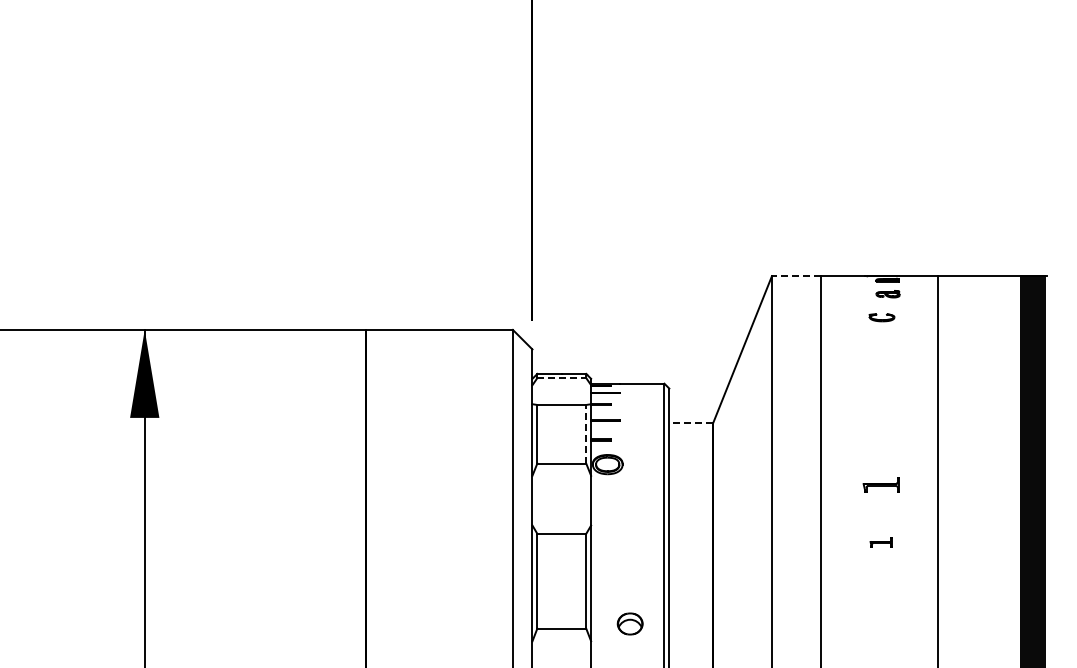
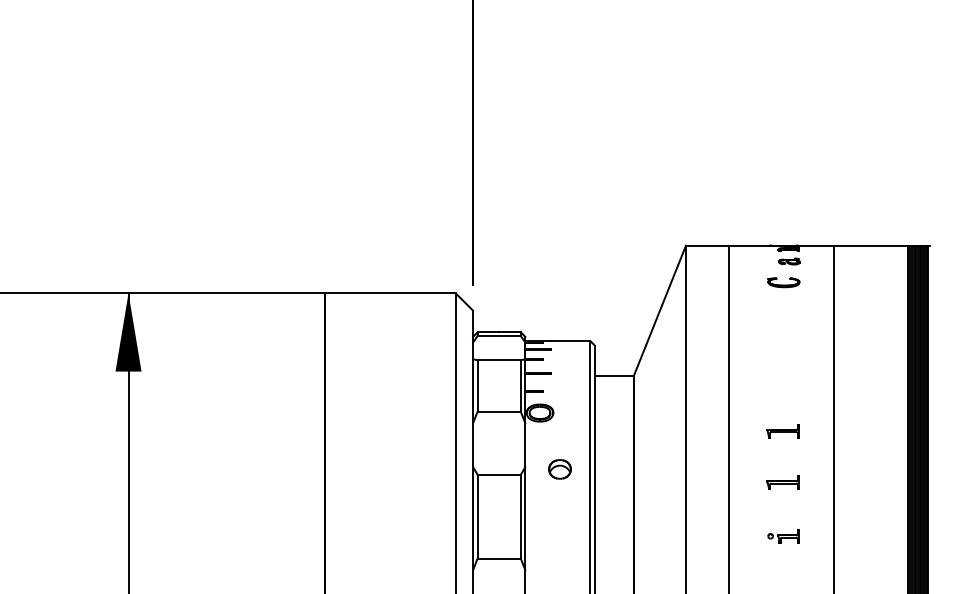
line: (795, 276) -> (706, 245), dashed -> solid
part: (881, 317) -> (783, 282), size x1.43
line: (562, 378) -> (499, 336), dashed -> solid
line: (691, 422) -> (614, 375), dashed -> solid
line: (586, 433) -> (521, 385), dashed -> solid
part: (880, 542) -> (782, 482), size x1.67
part: (881, 603) -> (783, 536), added
part: (629, 623) -> (559, 468), moved

